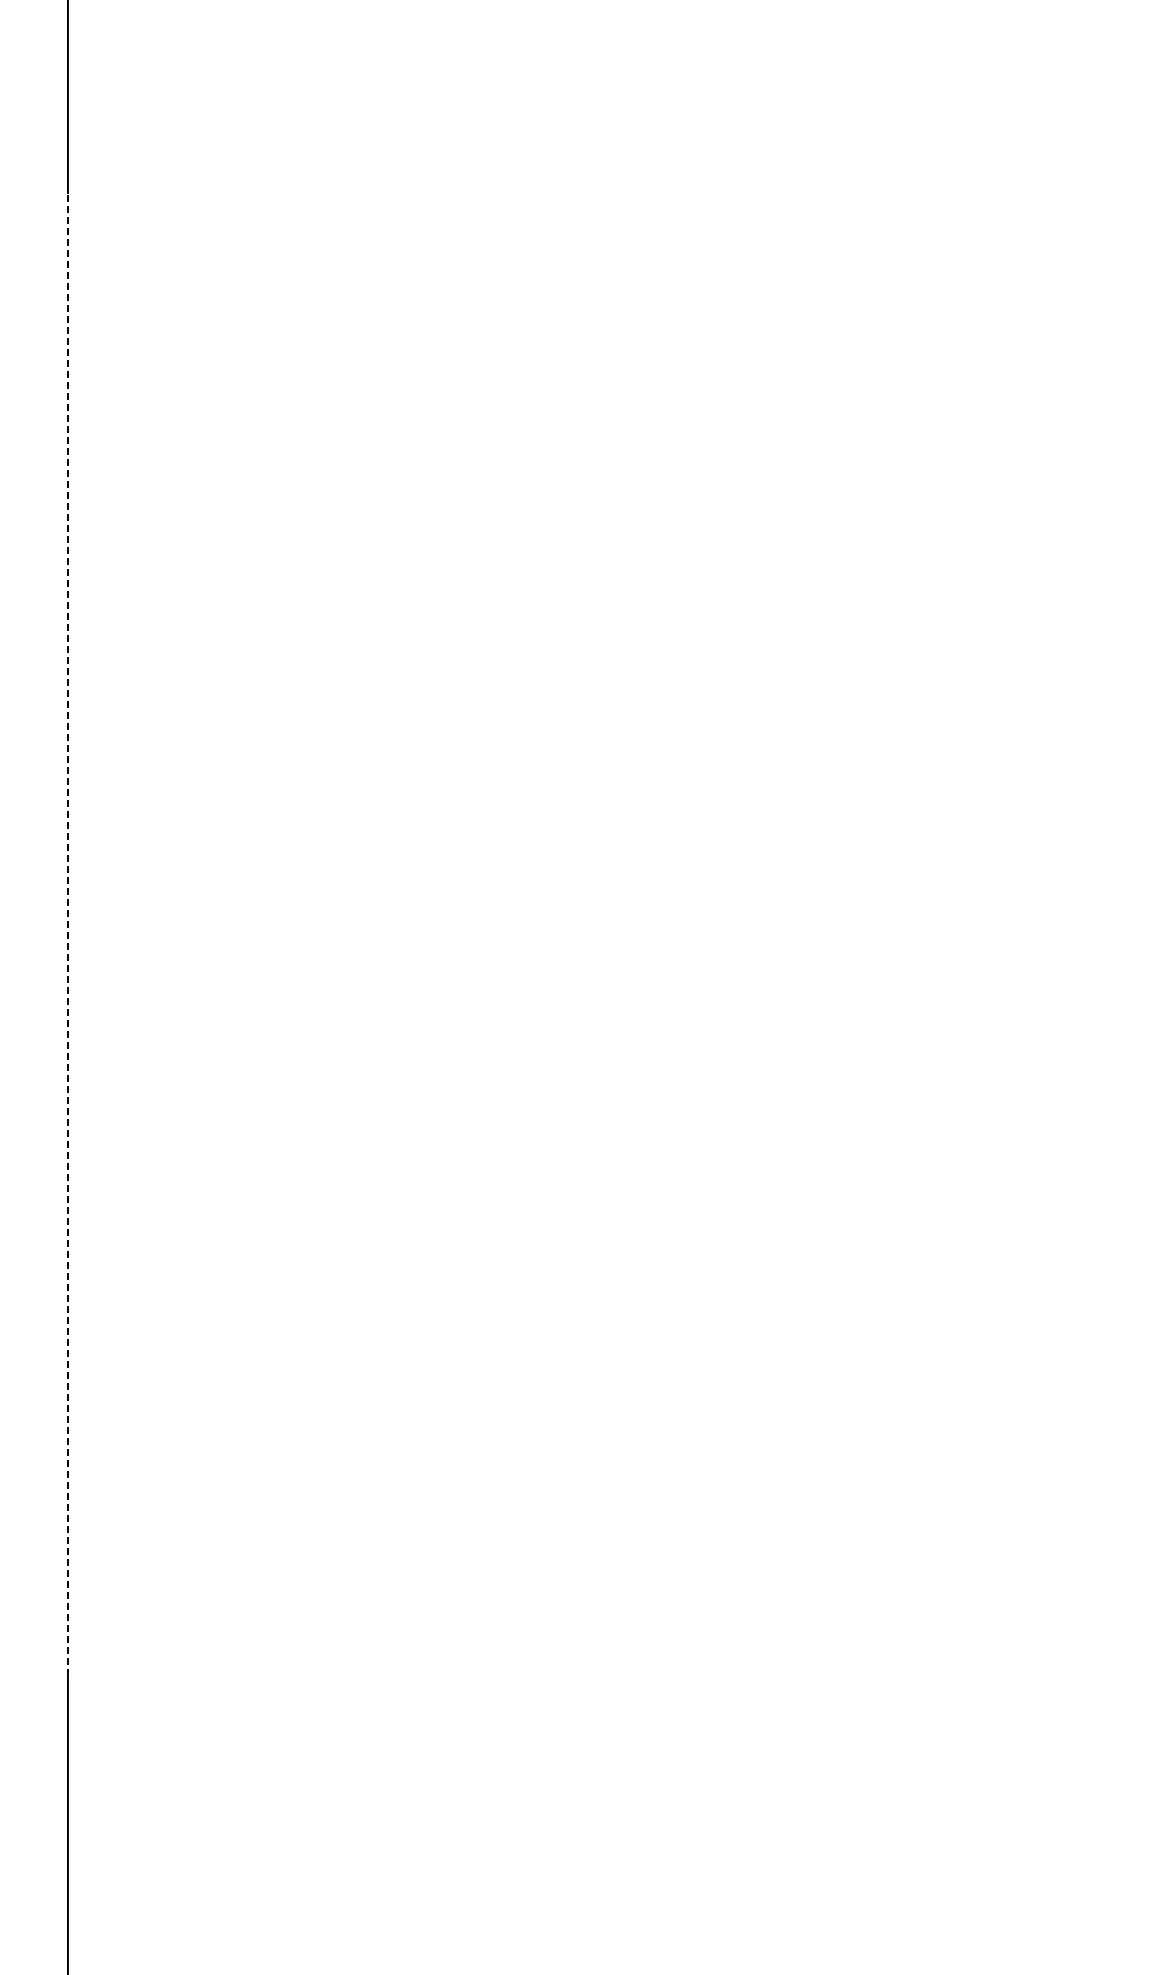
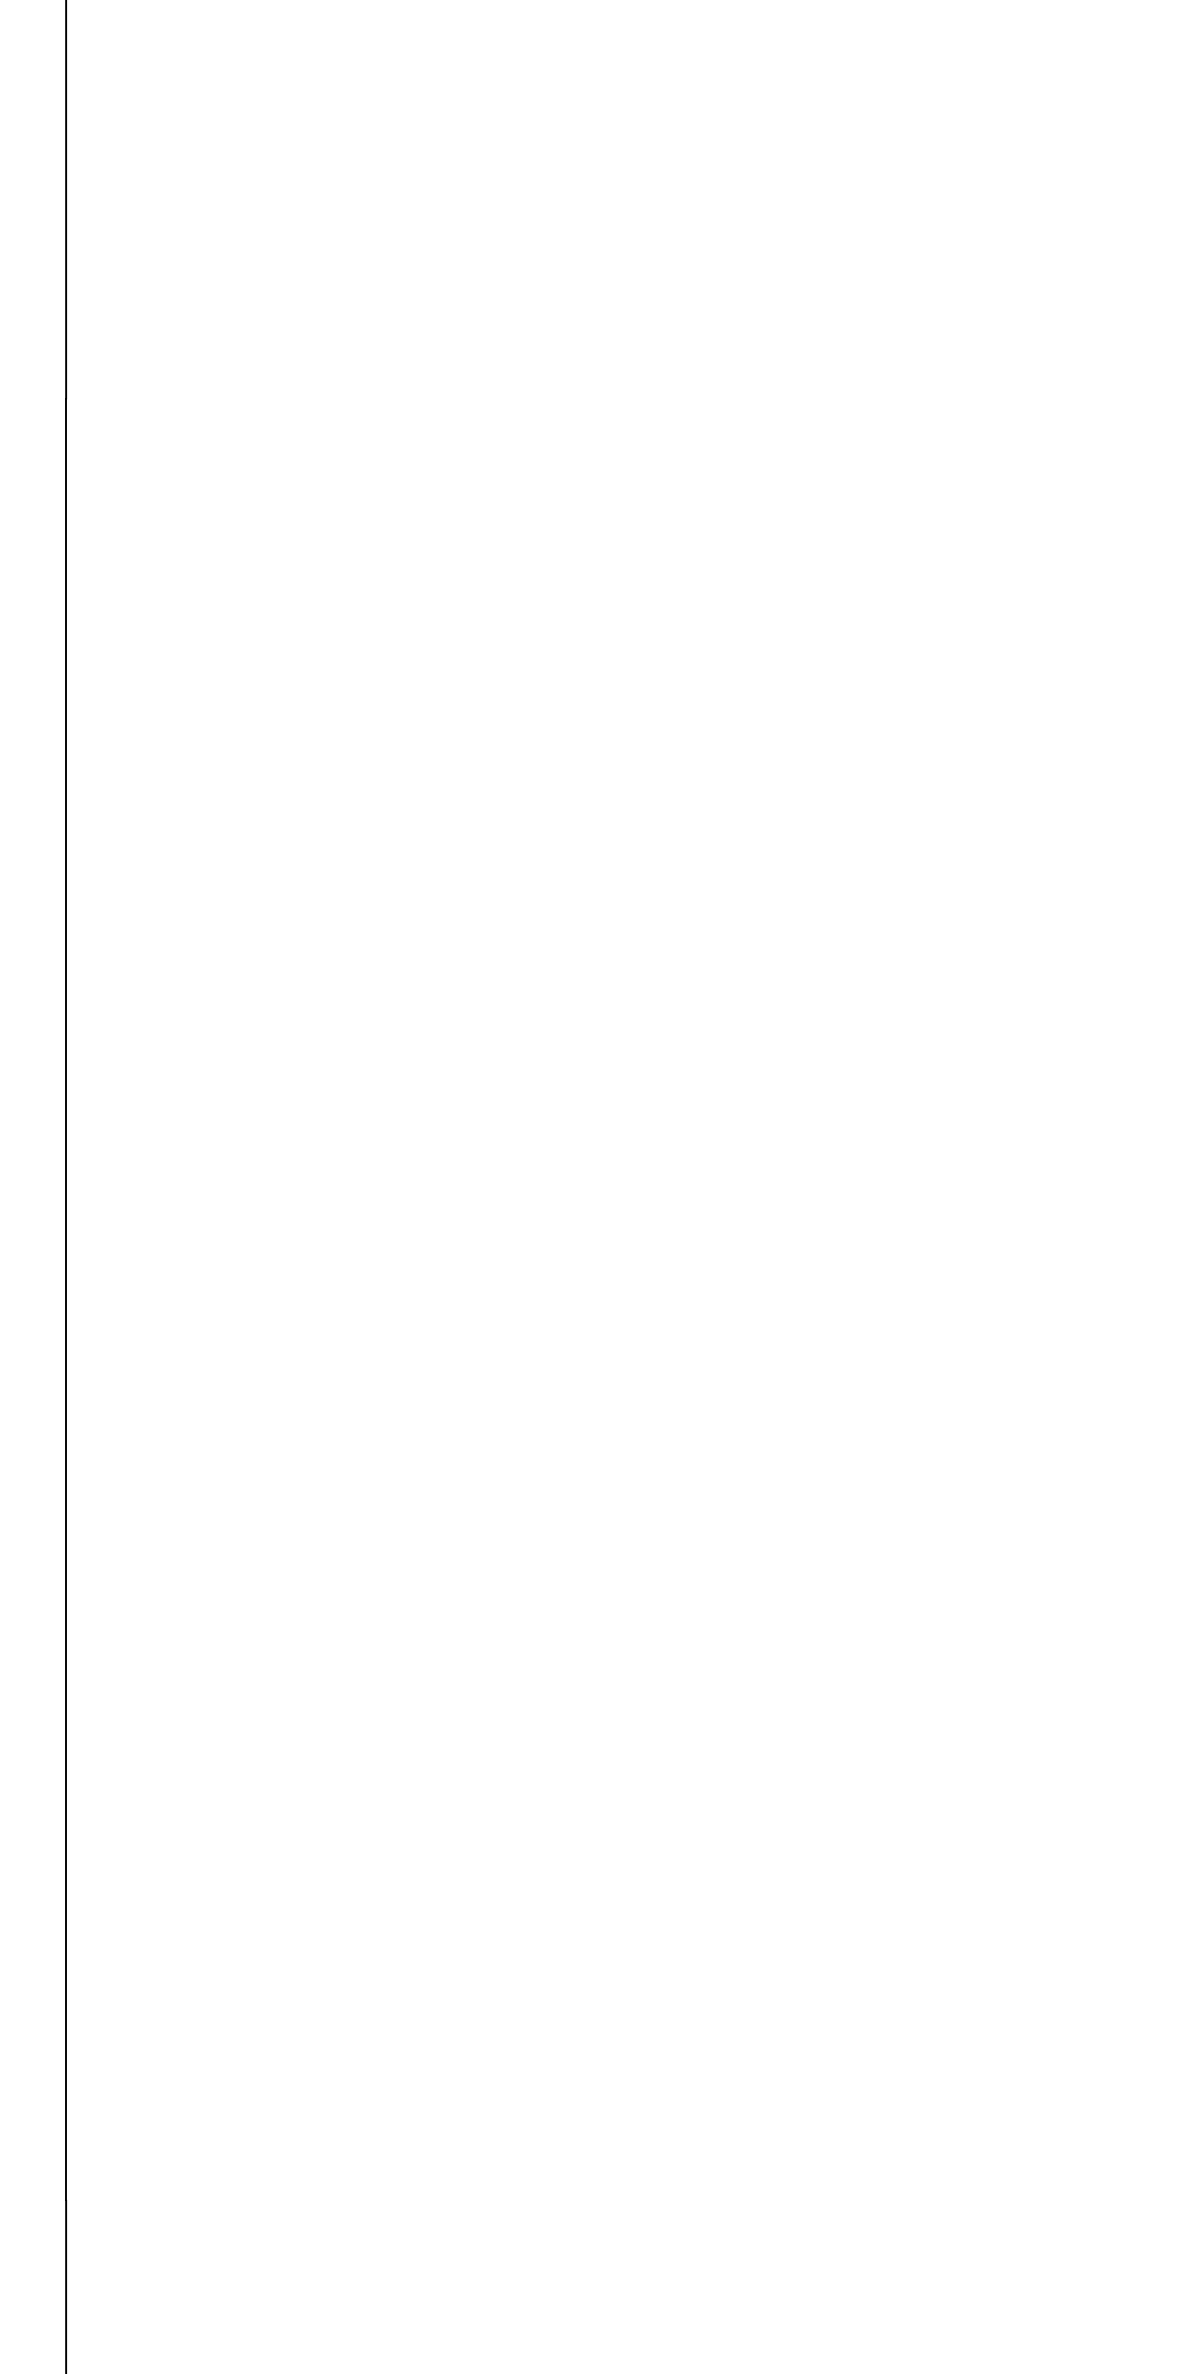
line: (67, 934) -> (65, 1298), dashed -> solid

